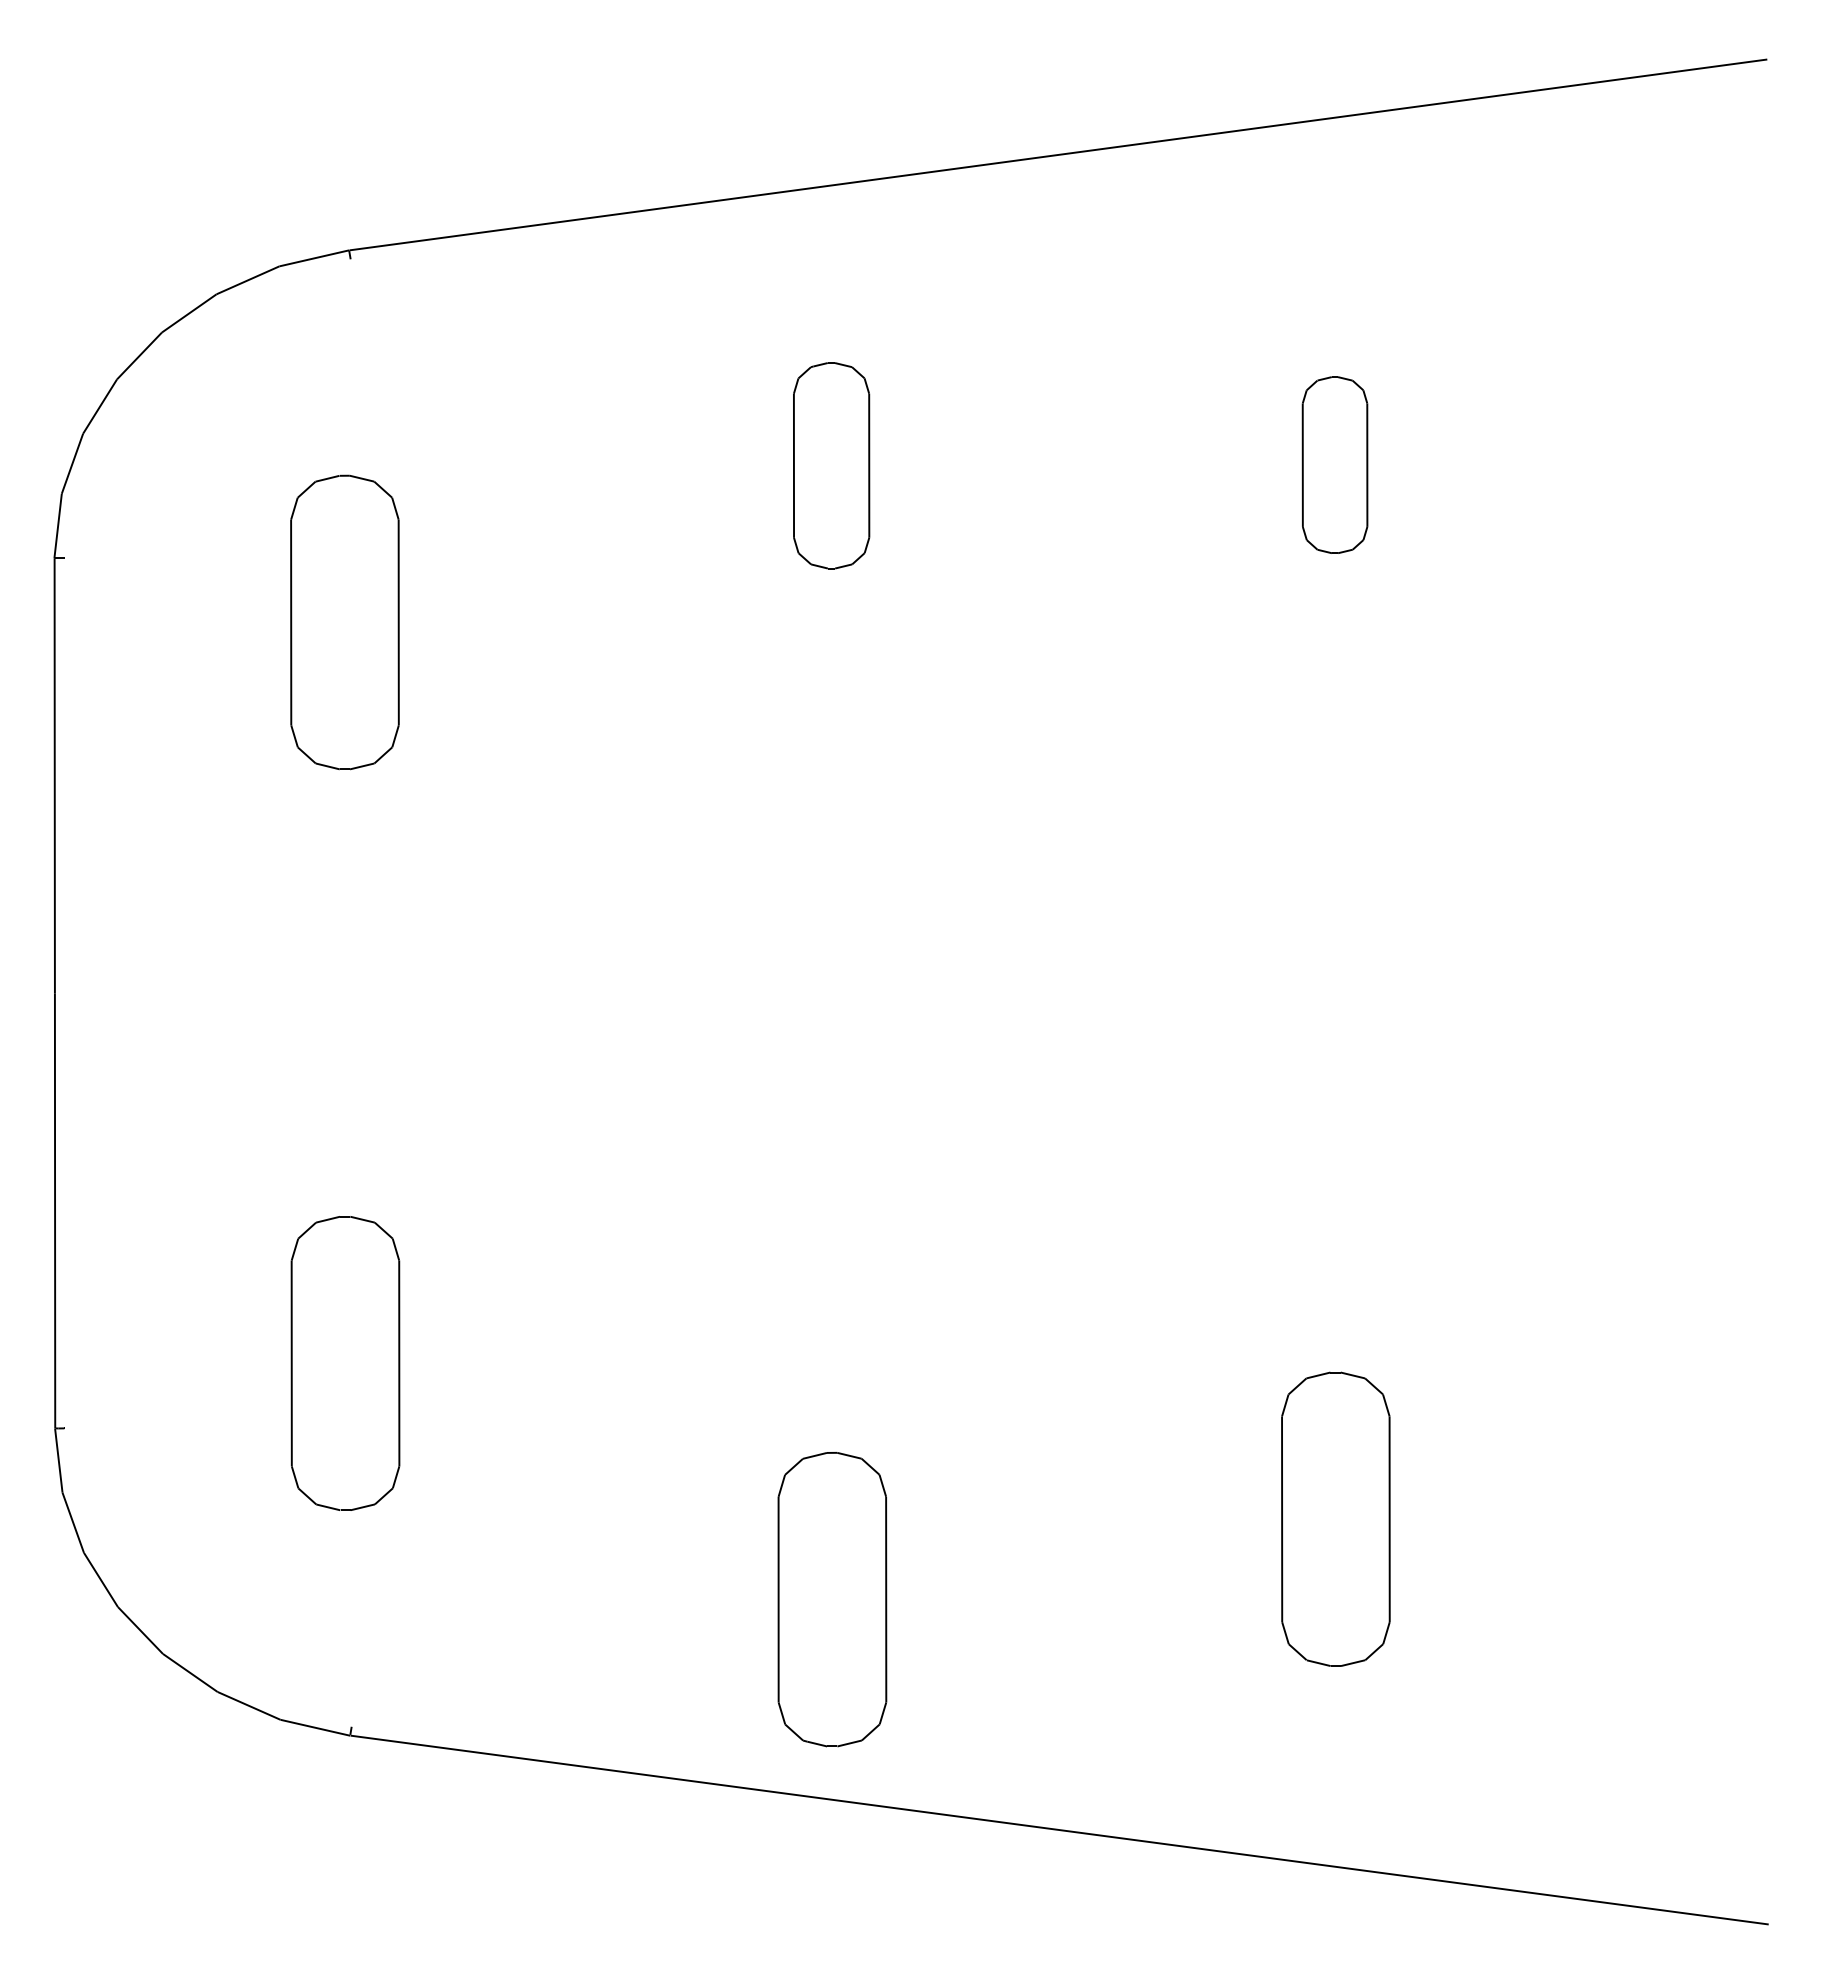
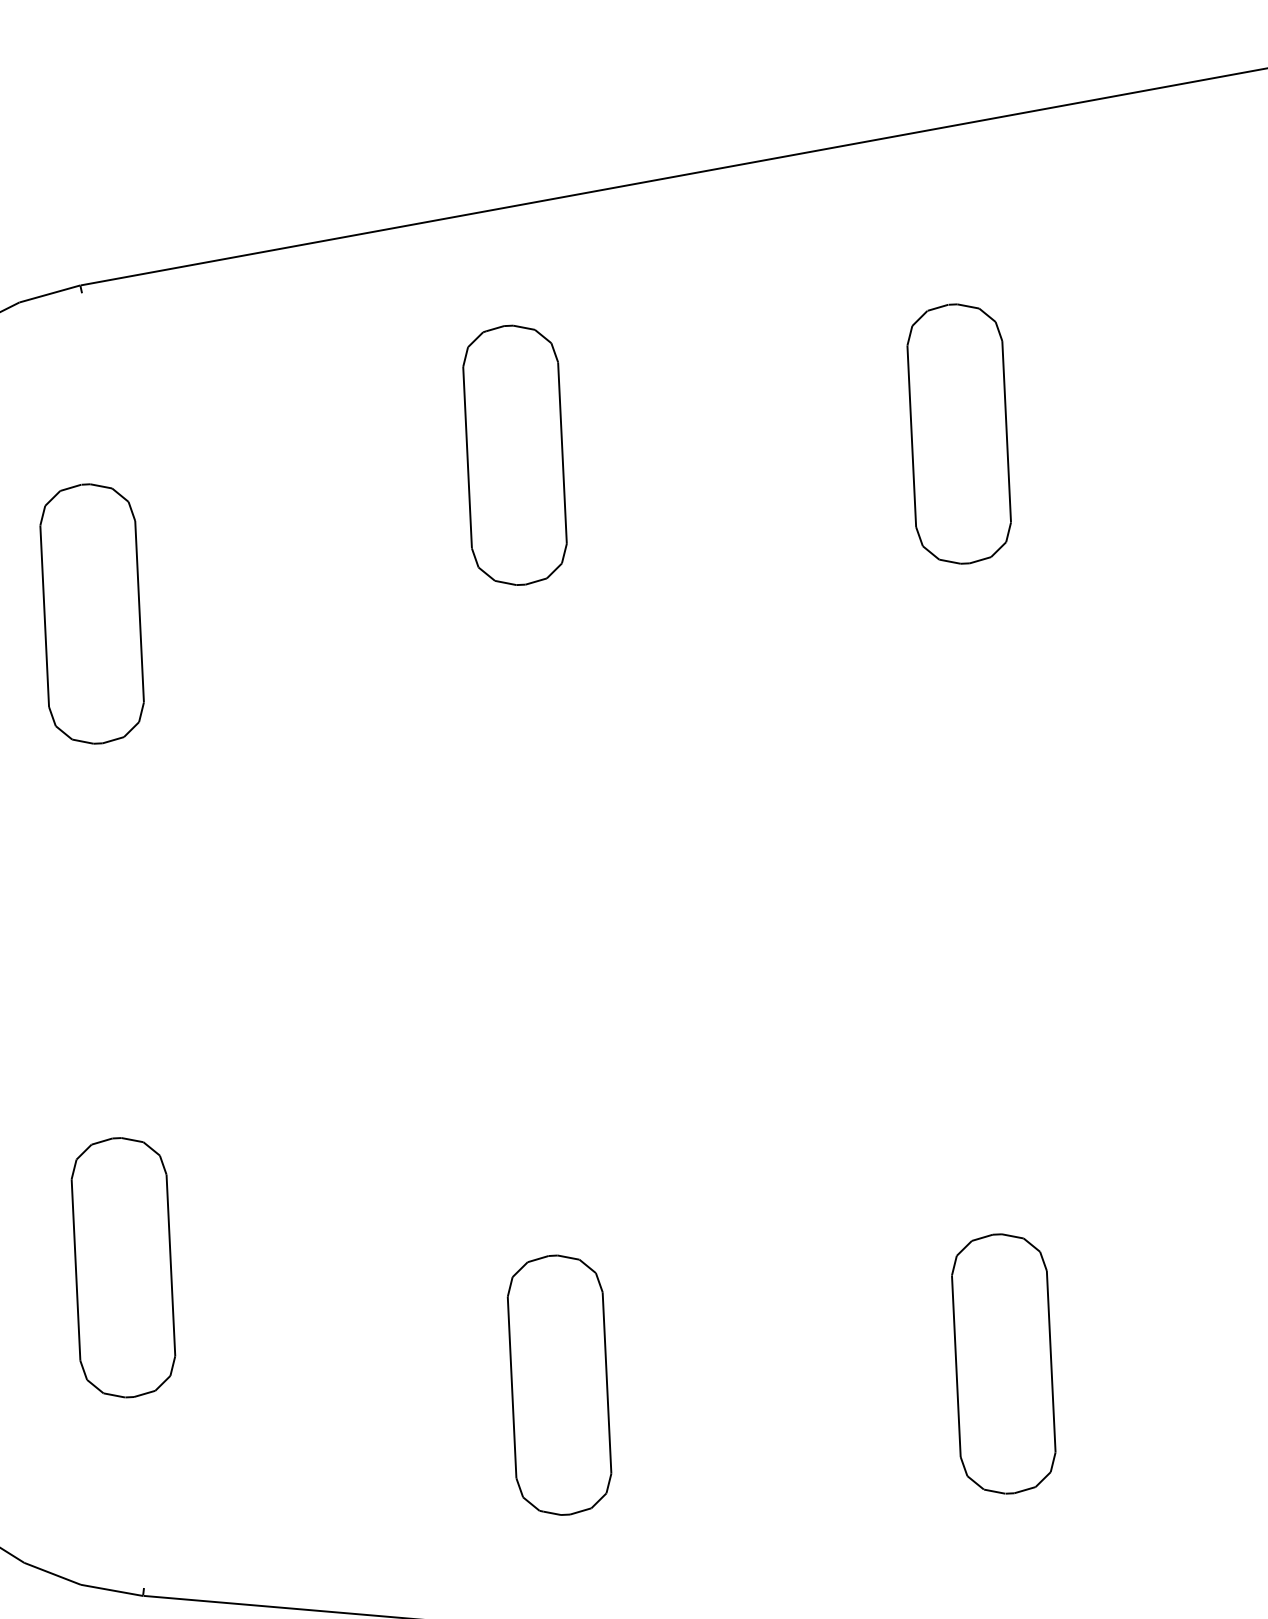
part: (1334, 464) -> (958, 433), size x1.67
part: (831, 465) -> (514, 455), size x1.43
part: (832, 1599) -> (559, 1385), moved

